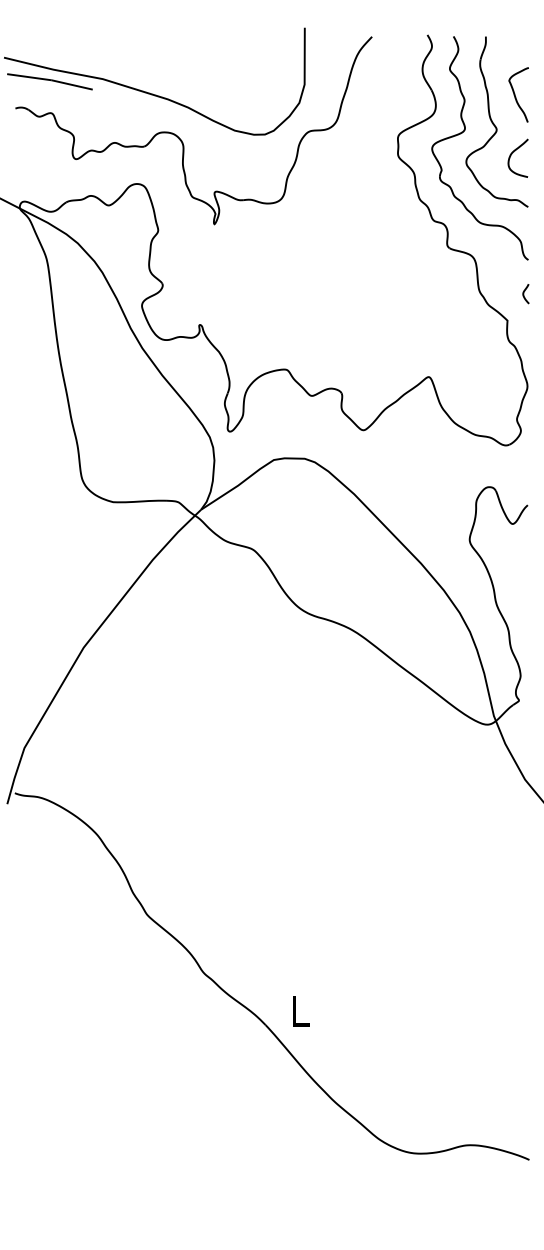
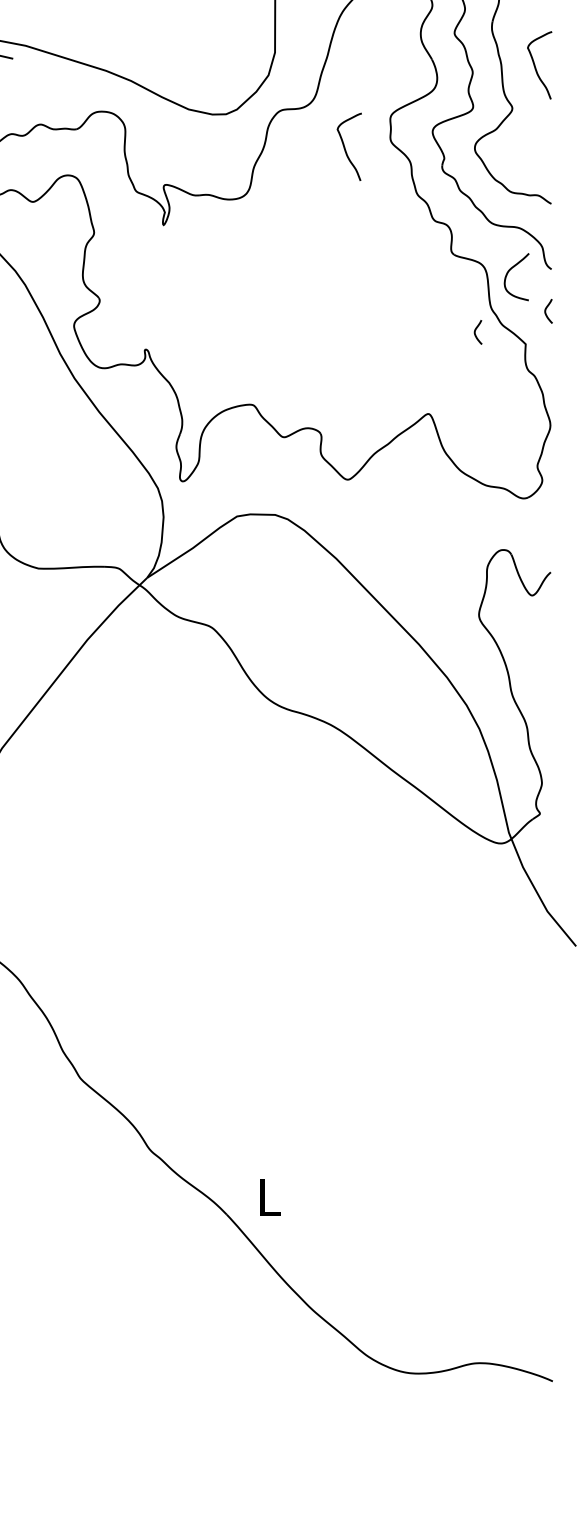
curve: (514, 152) -> (512, 269), moved
curve: (361, 160) -> (345, 146), added
curve: (467, 311) -> (476, 332), added

